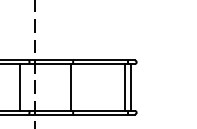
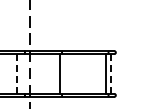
line: (19, 88) -> (16, 74), solid -> dashed
line: (130, 88) -> (110, 74), solid -> dashed

